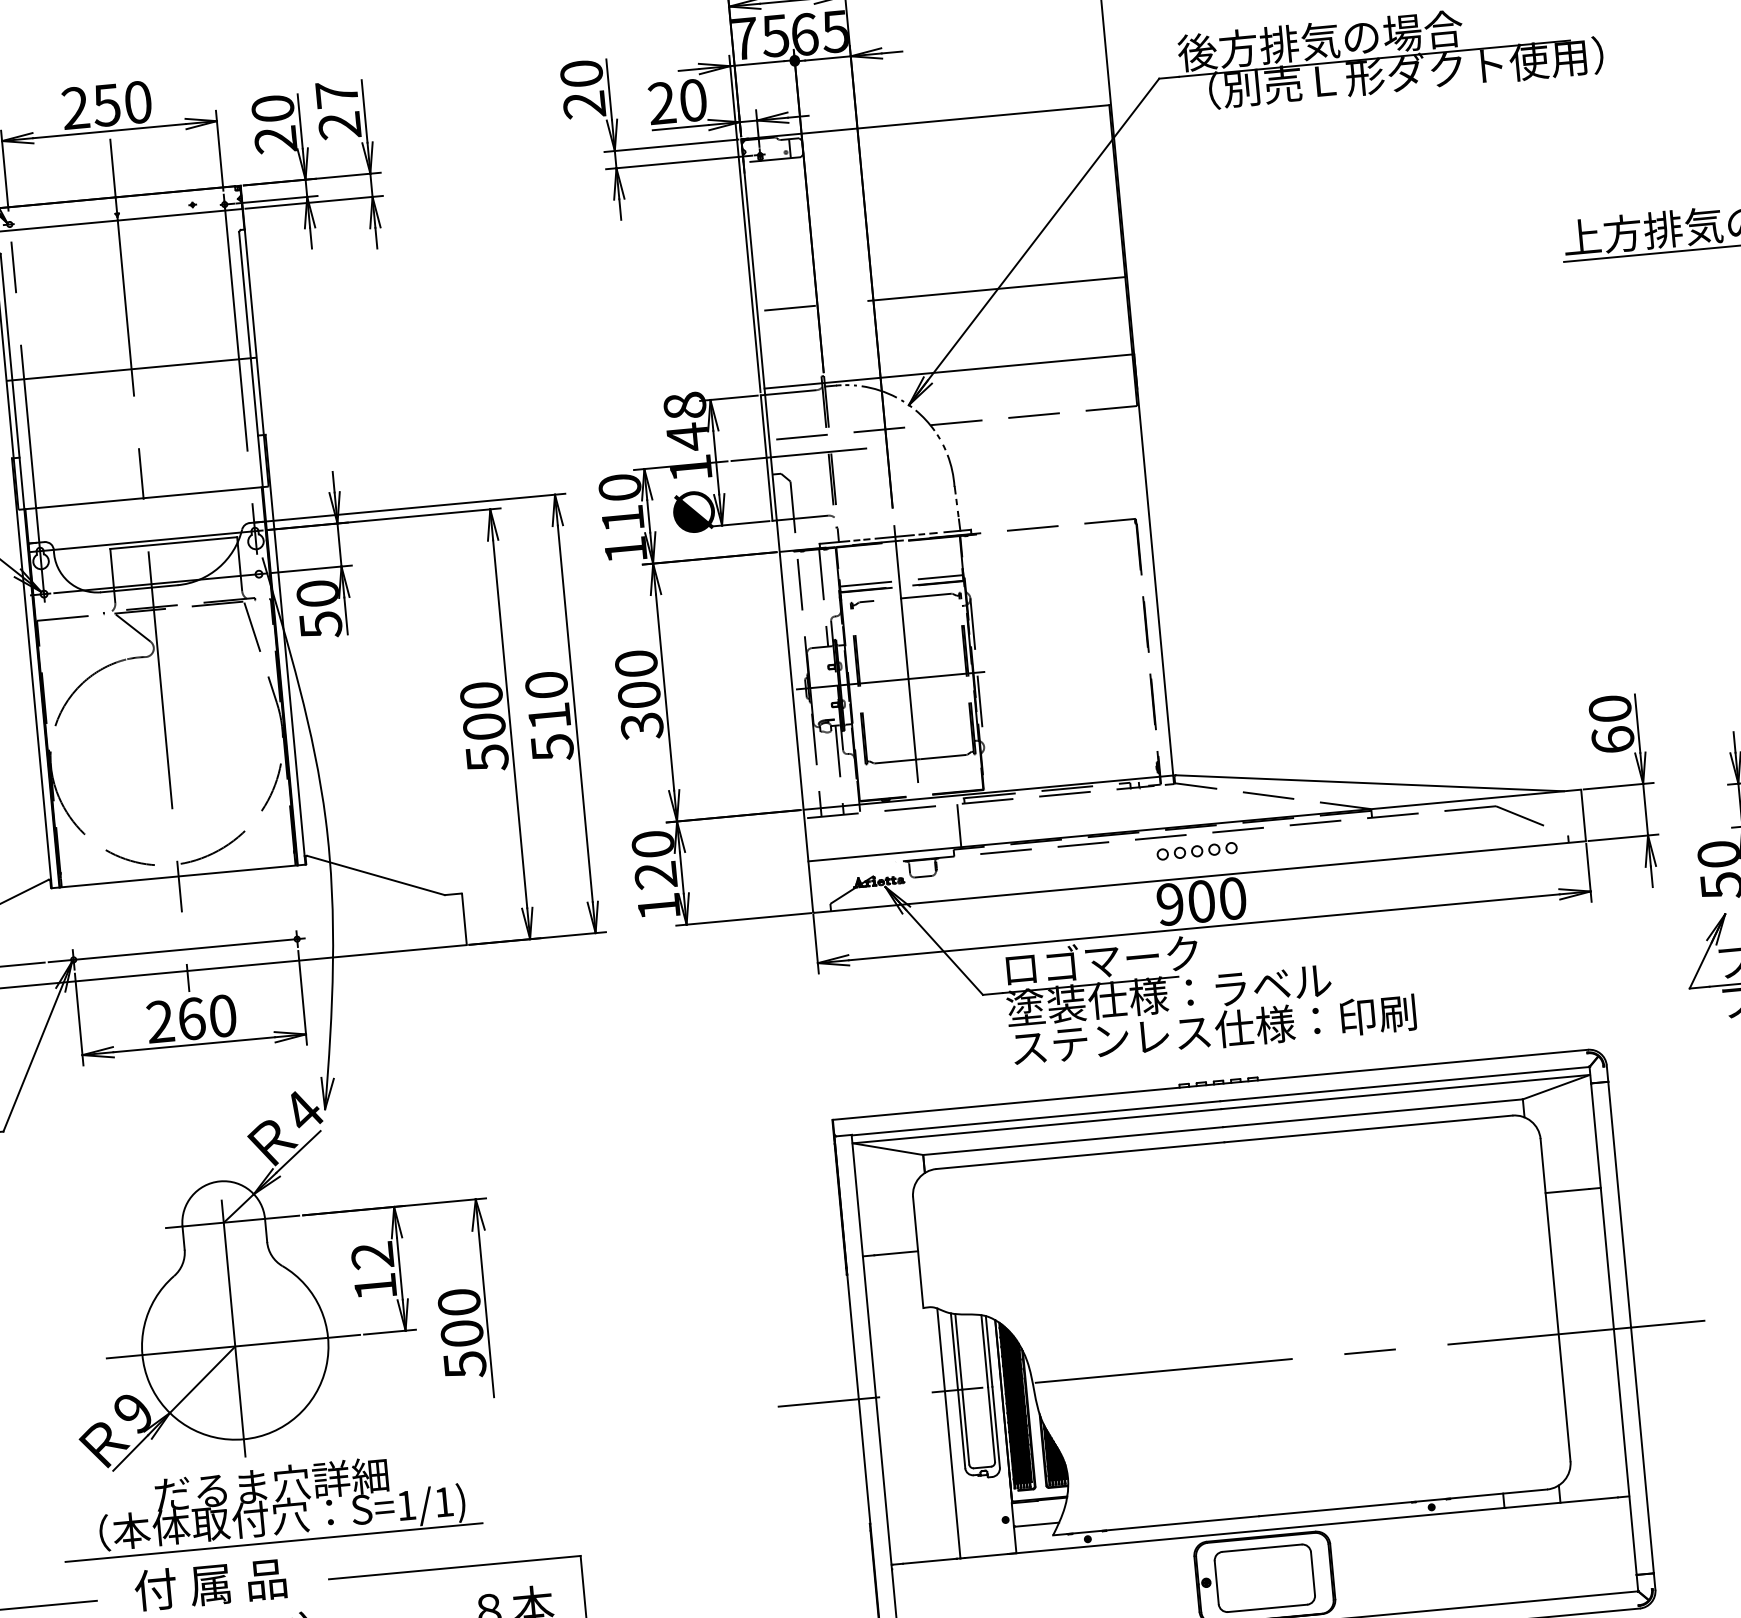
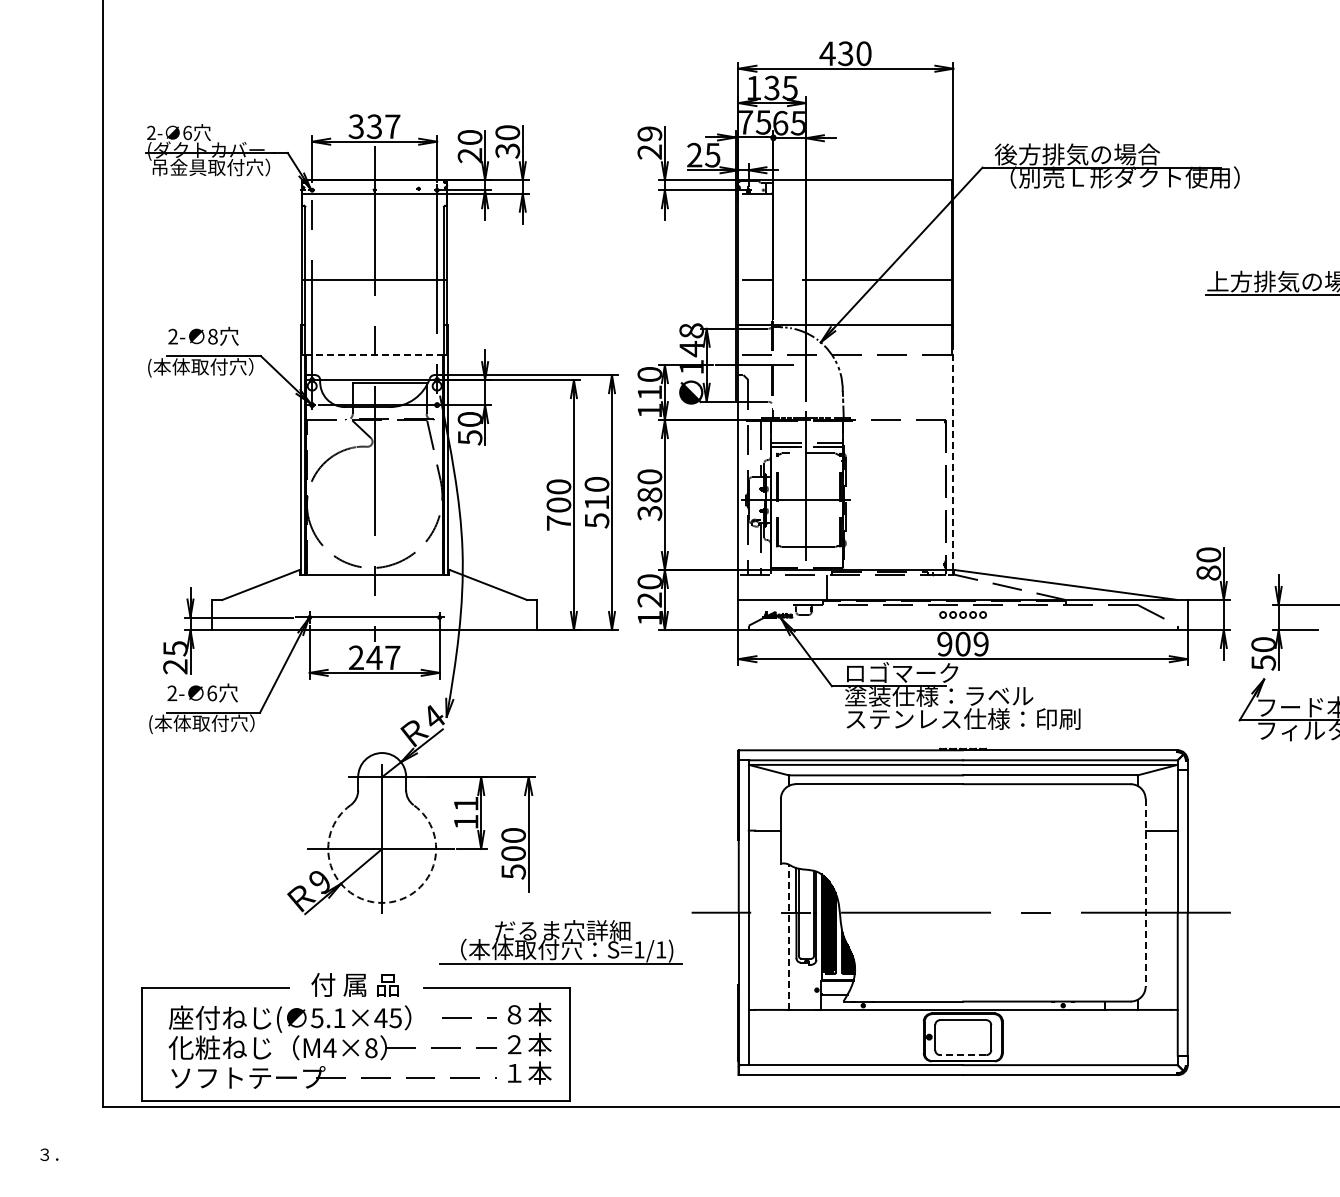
text: (580, 73) -> (649, 133), 20 -> 29
text: (692, 99) -> (712, 154), 20 -> 25
text: (106, 104) -> (374, 126), 250 -> 337
text: (337, 109) -> (507, 141), 27 -> 30
line: (145, 498) -> (375, 355), solid -> dashed
line: (1153, 564) -> (953, 447), solid -> dashed
text: (640, 693) -> (650, 494), 300 -> 380
text: (1612, 739) -> (1208, 572), 60 -> 80
text: (488, 758) -> (559, 523), 500 -> 700
text: (1231, 897) -> (980, 643), 900 -> 909
text: (206, 1016) -> (383, 657), 260 -> 247
text: (371, 1254) -> (465, 803), 12 -> 11
line: (1555, 1299) -> (1145, 892), solid -> dashed
line: (948, 1433) -> (788, 937), solid -> dashed
arc: (244, 1438) -> (382, 902), solid -> dashed
part: (269, 1505) -> (560, 942), moved
line: (1268, 1608) -> (963, 1055), solid -> dashed

